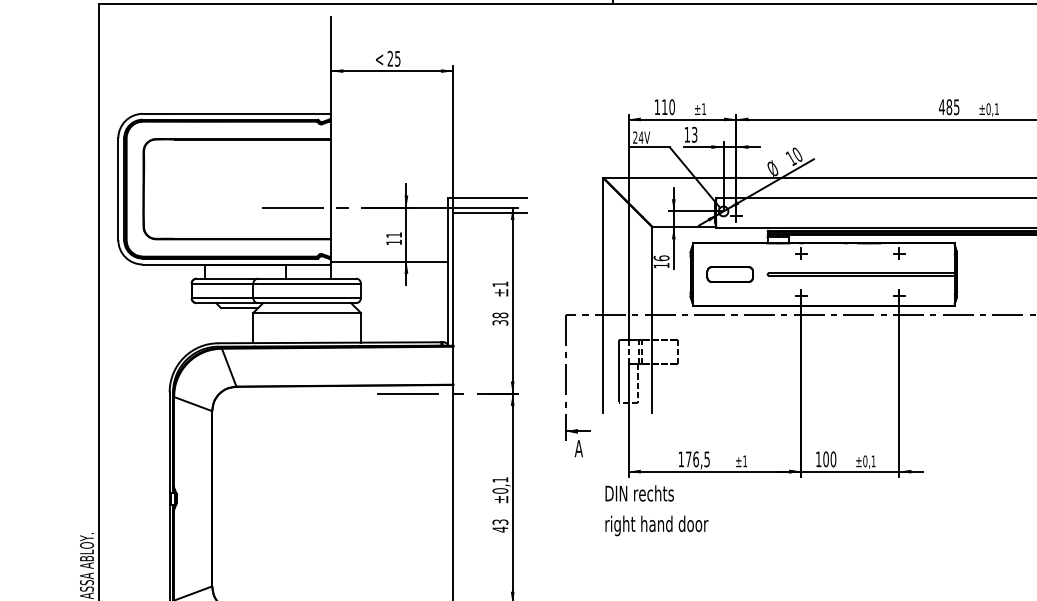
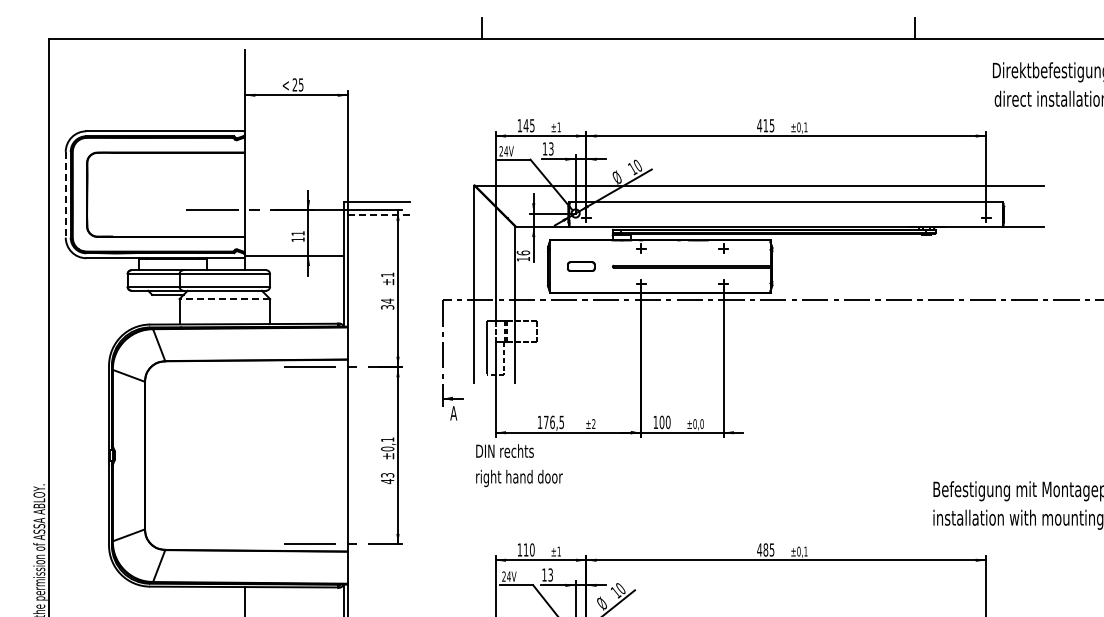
text: (667, 106) -> (528, 125), 110 -> 145
text: (948, 106) -> (765, 125), 485 -> 415
line: (118, 188) -> (65, 194), solid -> dashed
line: (489, 212) -> (378, 214), solid -> dashed
part: (730, 274) -> (581, 266), size x0.7
line: (306, 313) -> (224, 299), solid -> dashed
text: (500, 314) -> (387, 300), 38 -> 34
text: (744, 460) -> (593, 423), ±1 -> ±2
text: (872, 460) -> (701, 423), ±0,1 -> ±0,0

